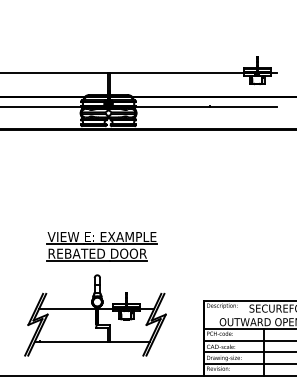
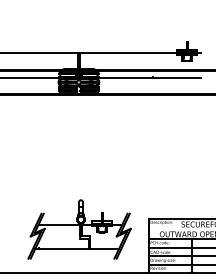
part: (101, 246) -> (73, 179), removed
part: (95, 315) -> (79, 229), moved

